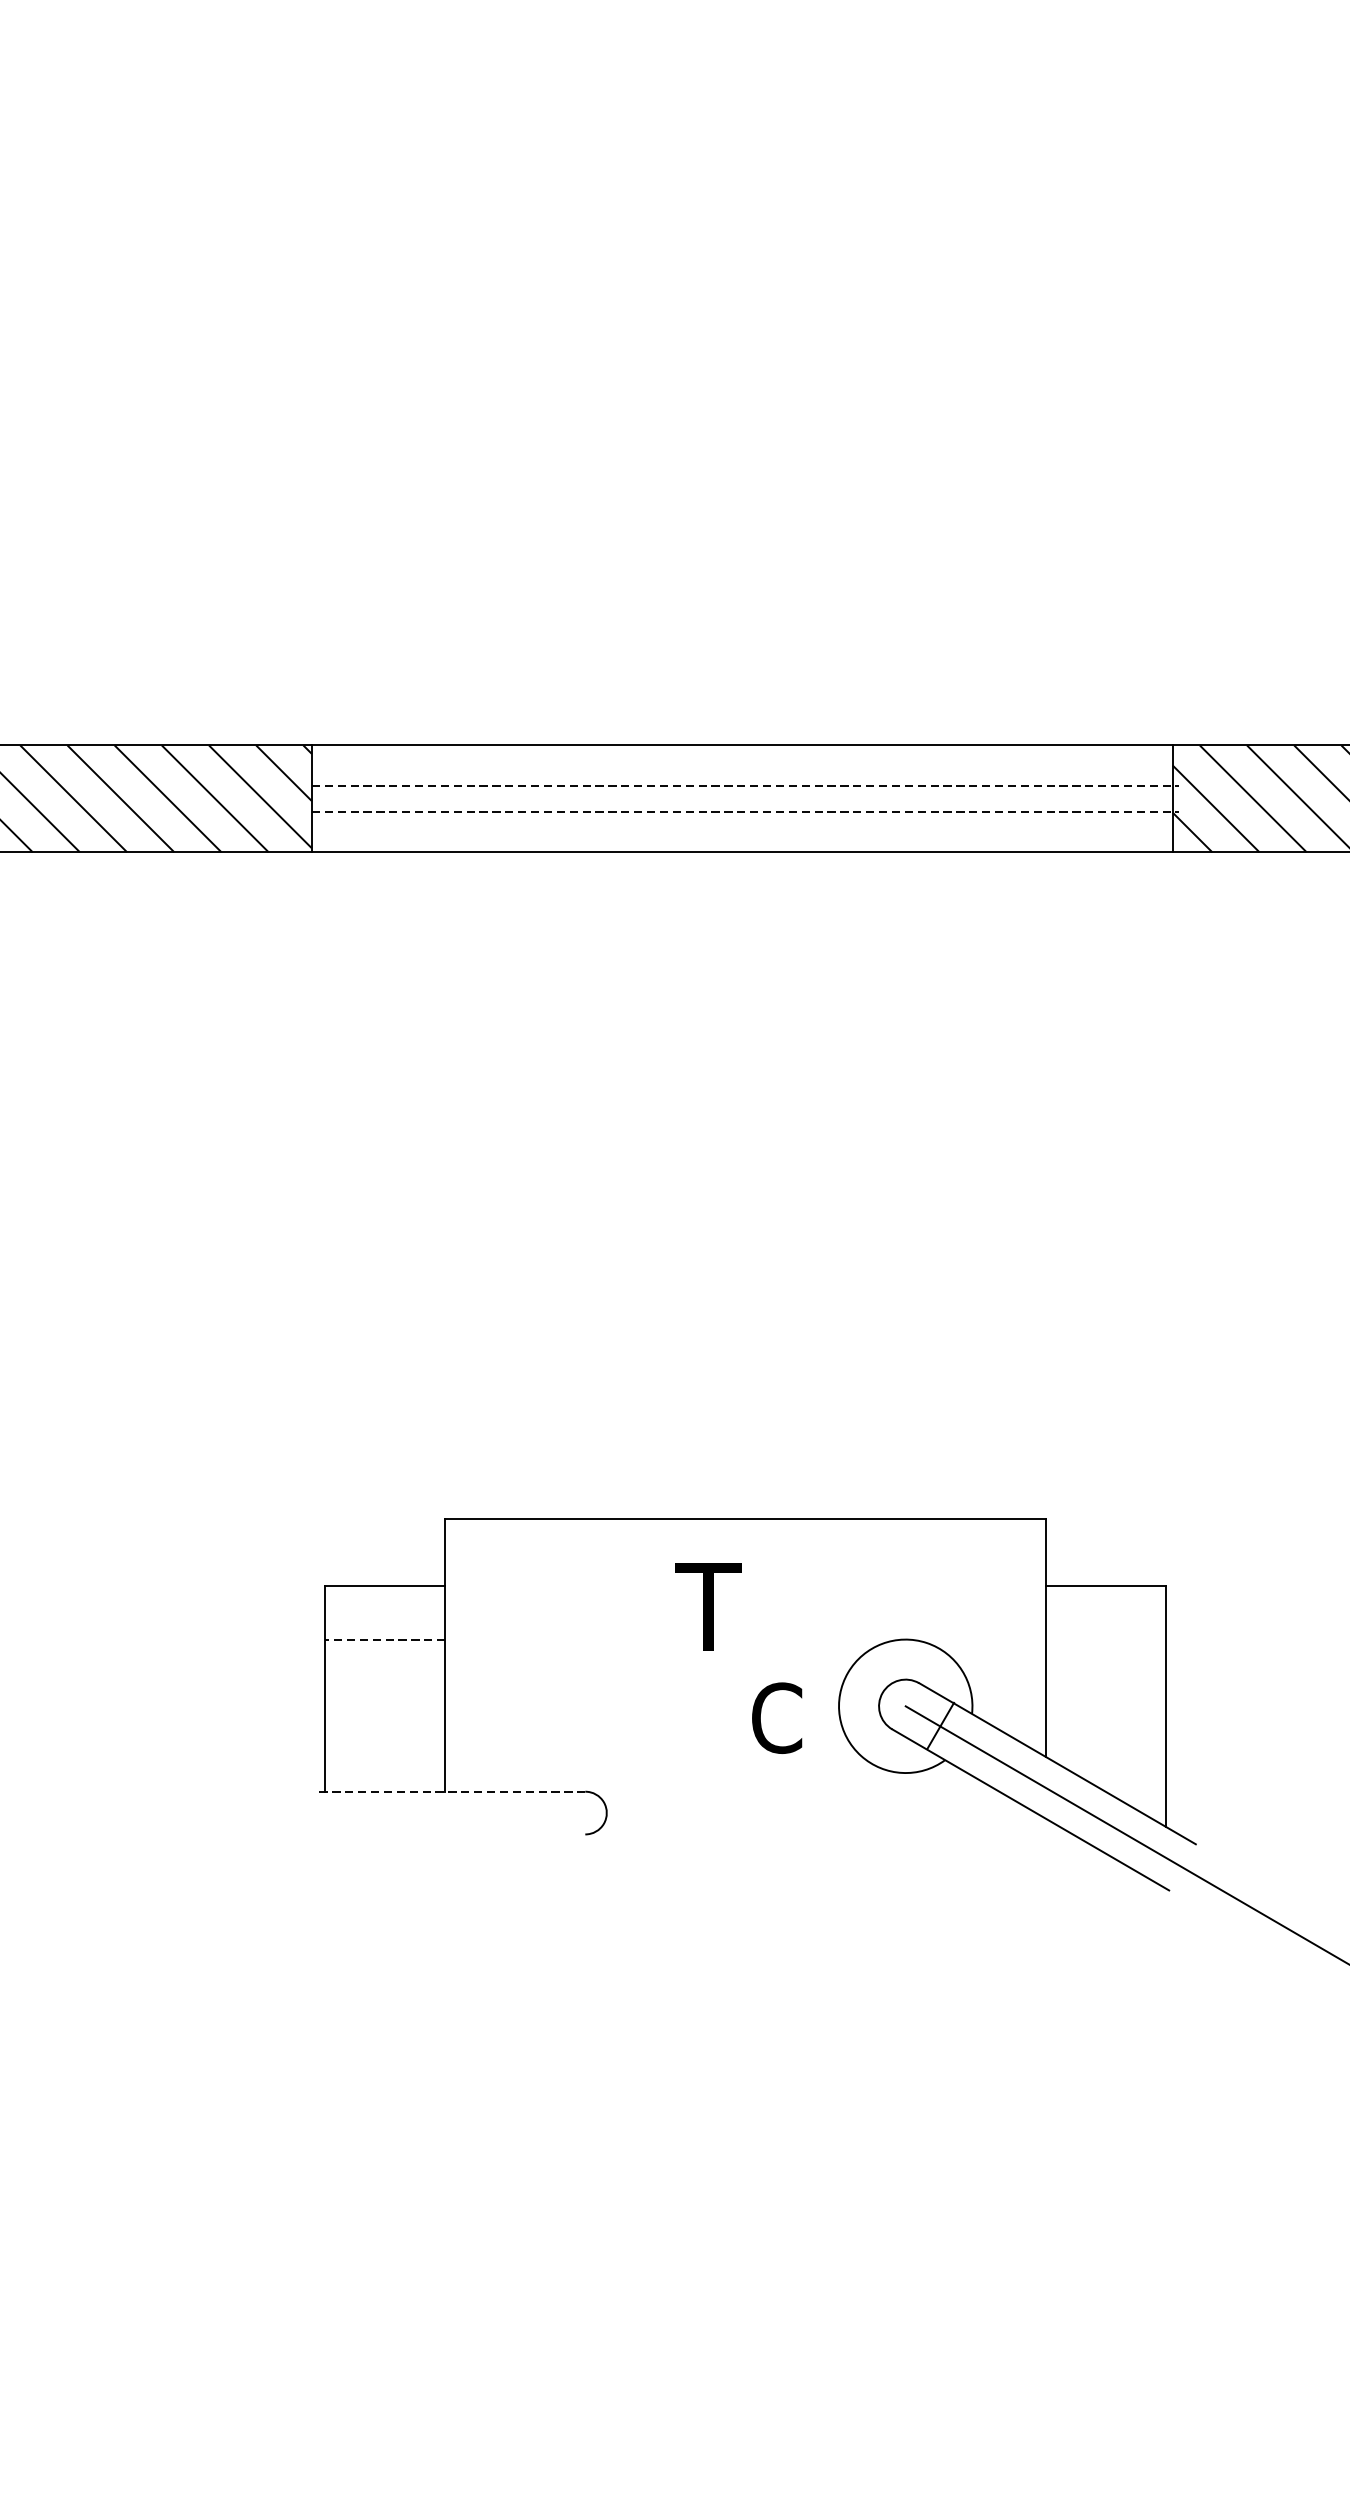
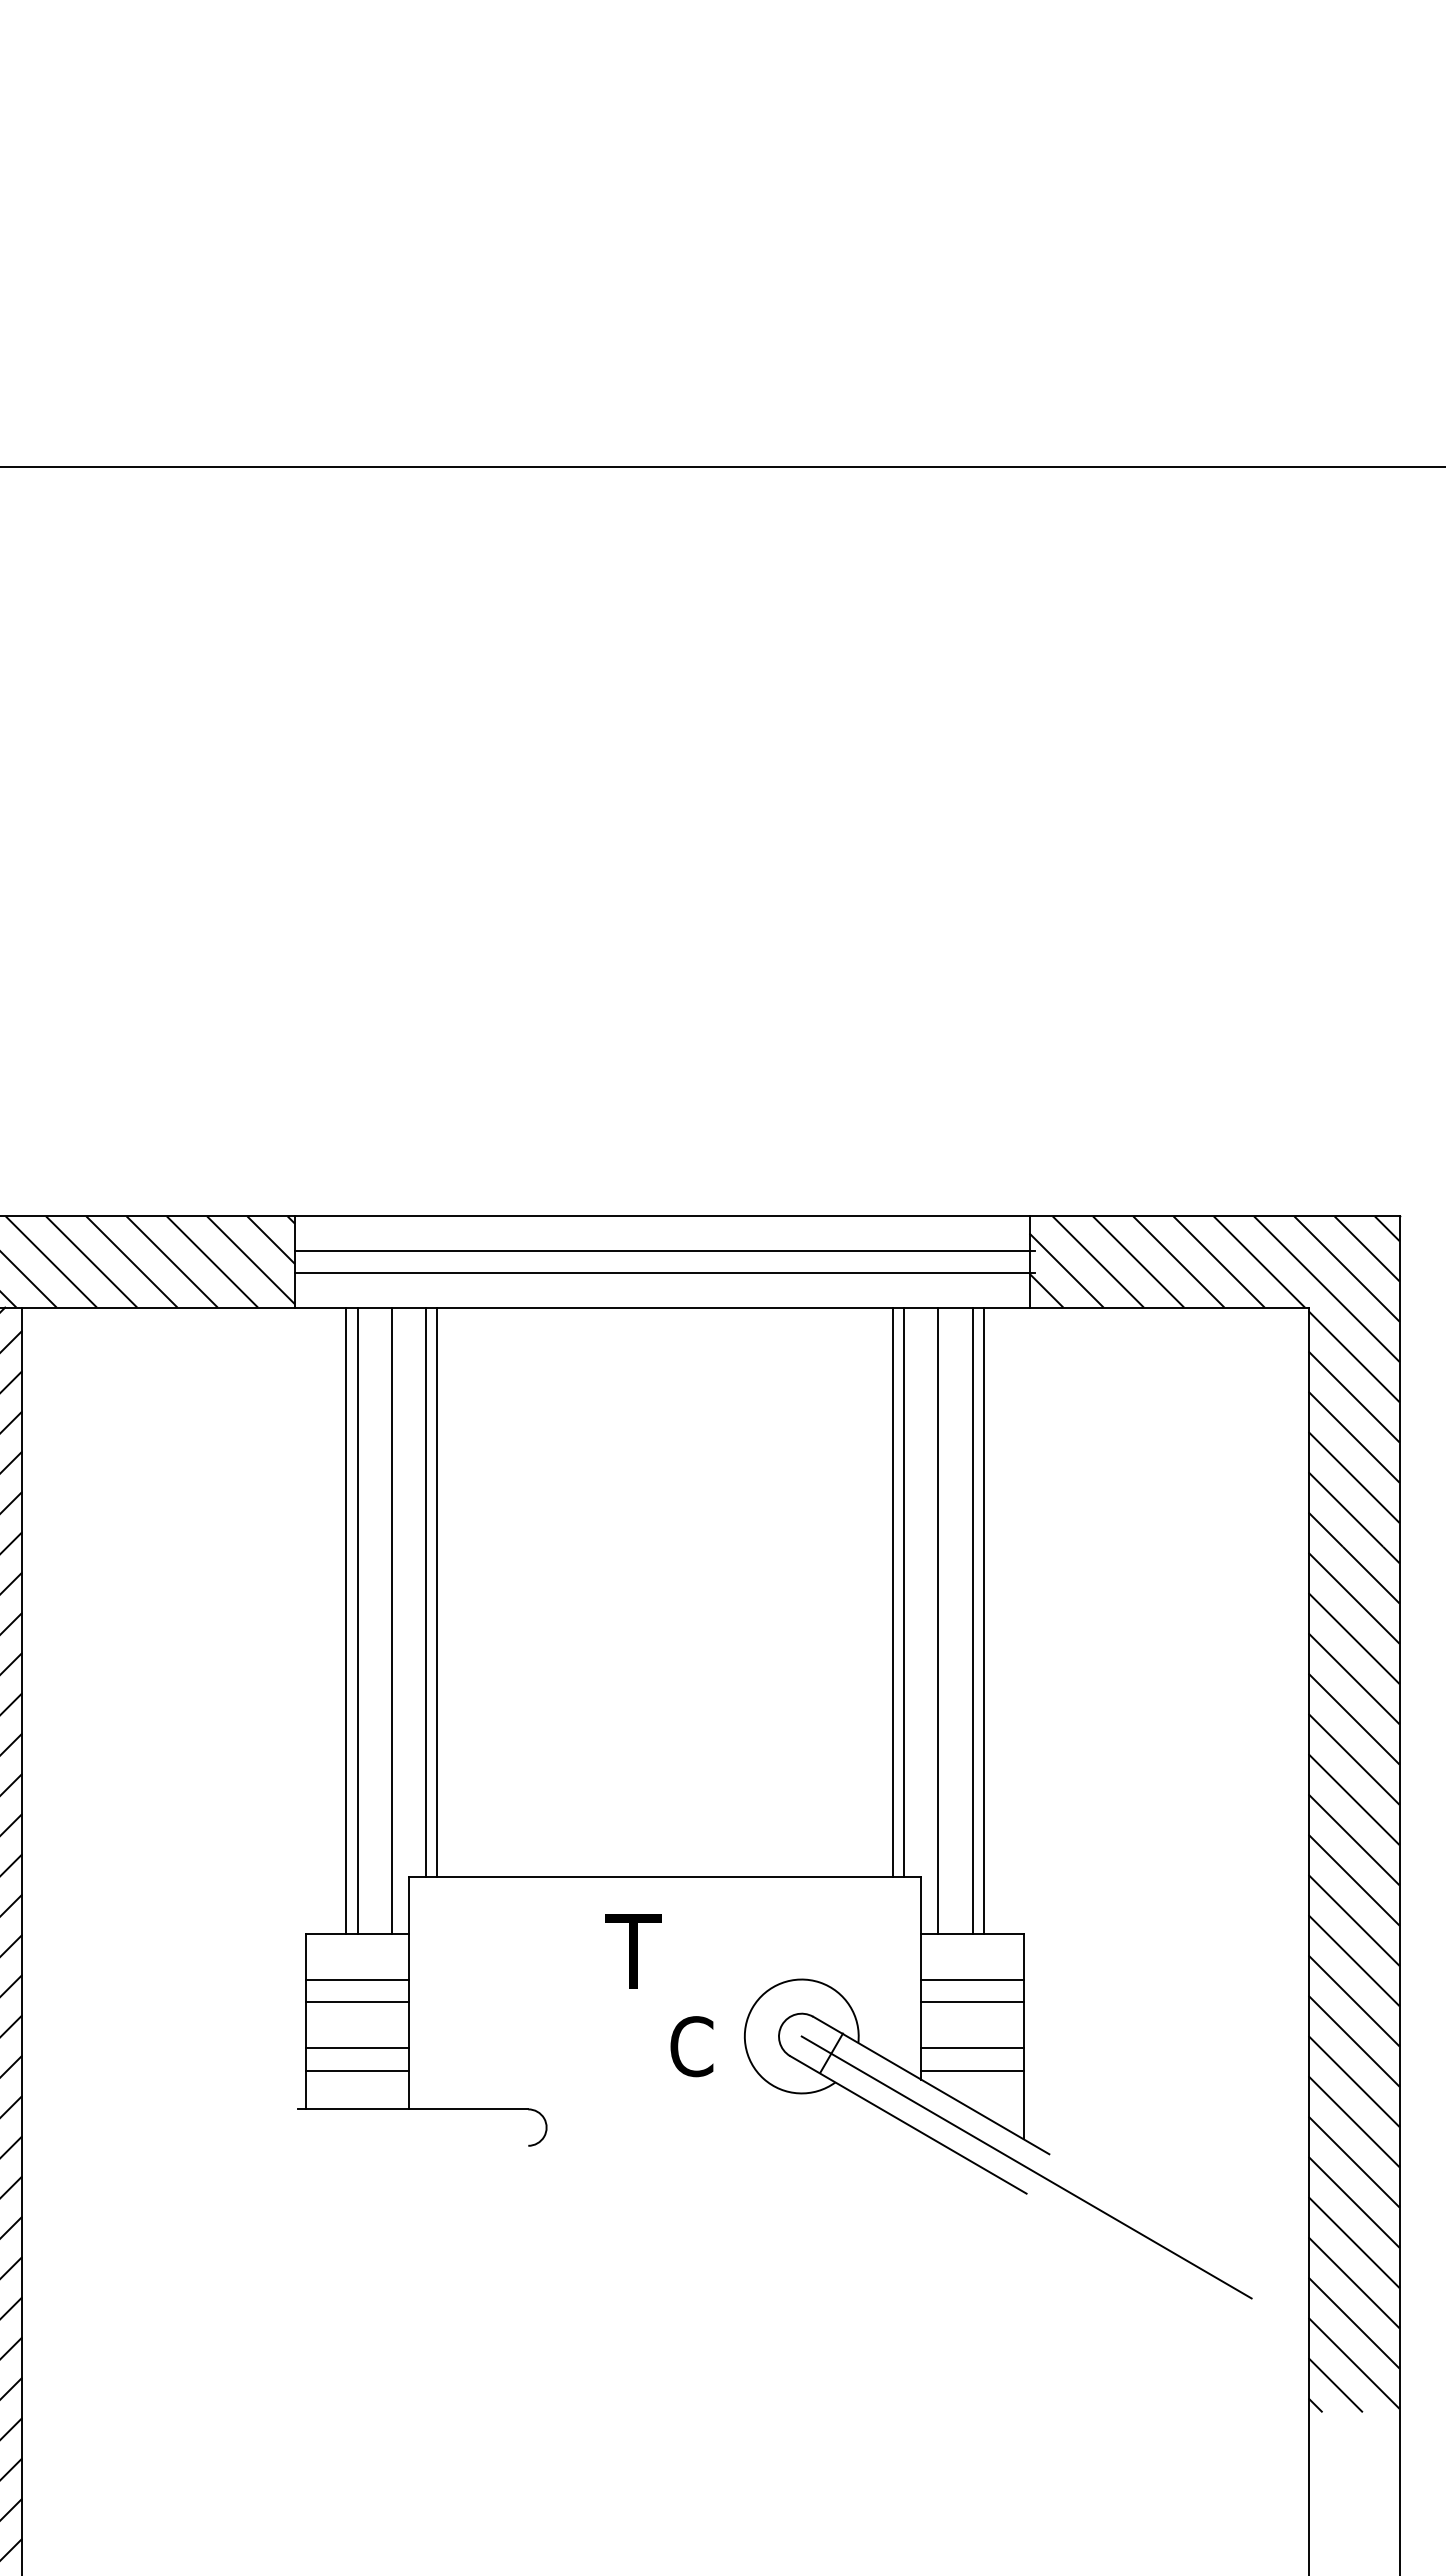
line: (746, 785) -> (665, 1250), dashed -> solid
line: (746, 812) -> (665, 1273), dashed -> solid
line: (464, 1186) -> (425, 1592), added
line: (478, 1186) -> (437, 1592), added
line: (1012, 1186) -> (892, 1592), added
line: (1026, 1186) -> (904, 1592), added
line: (372, 1218) -> (346, 1620), added
line: (385, 1218) -> (357, 1620), added
line: (425, 1218) -> (391, 1620), added
line: (1065, 1218) -> (938, 1620), added
line: (1105, 1218) -> (972, 1620), added
line: (1118, 1218) -> (983, 1620), added
line: (385, 1639) -> (357, 1979), dashed -> solid
line: (1105, 1639) -> (972, 1979), added
line: (385, 1666) -> (357, 2002), added
line: (1105, 1666) -> (972, 2002), added
line: (385, 1719) -> (357, 2047), added
line: (1105, 1719) -> (972, 2047), added
line: (385, 1746) -> (357, 2070), added
line: (1105, 1746) -> (972, 2070), added
line: (449, 1791) -> (412, 2109), dashed -> solid

